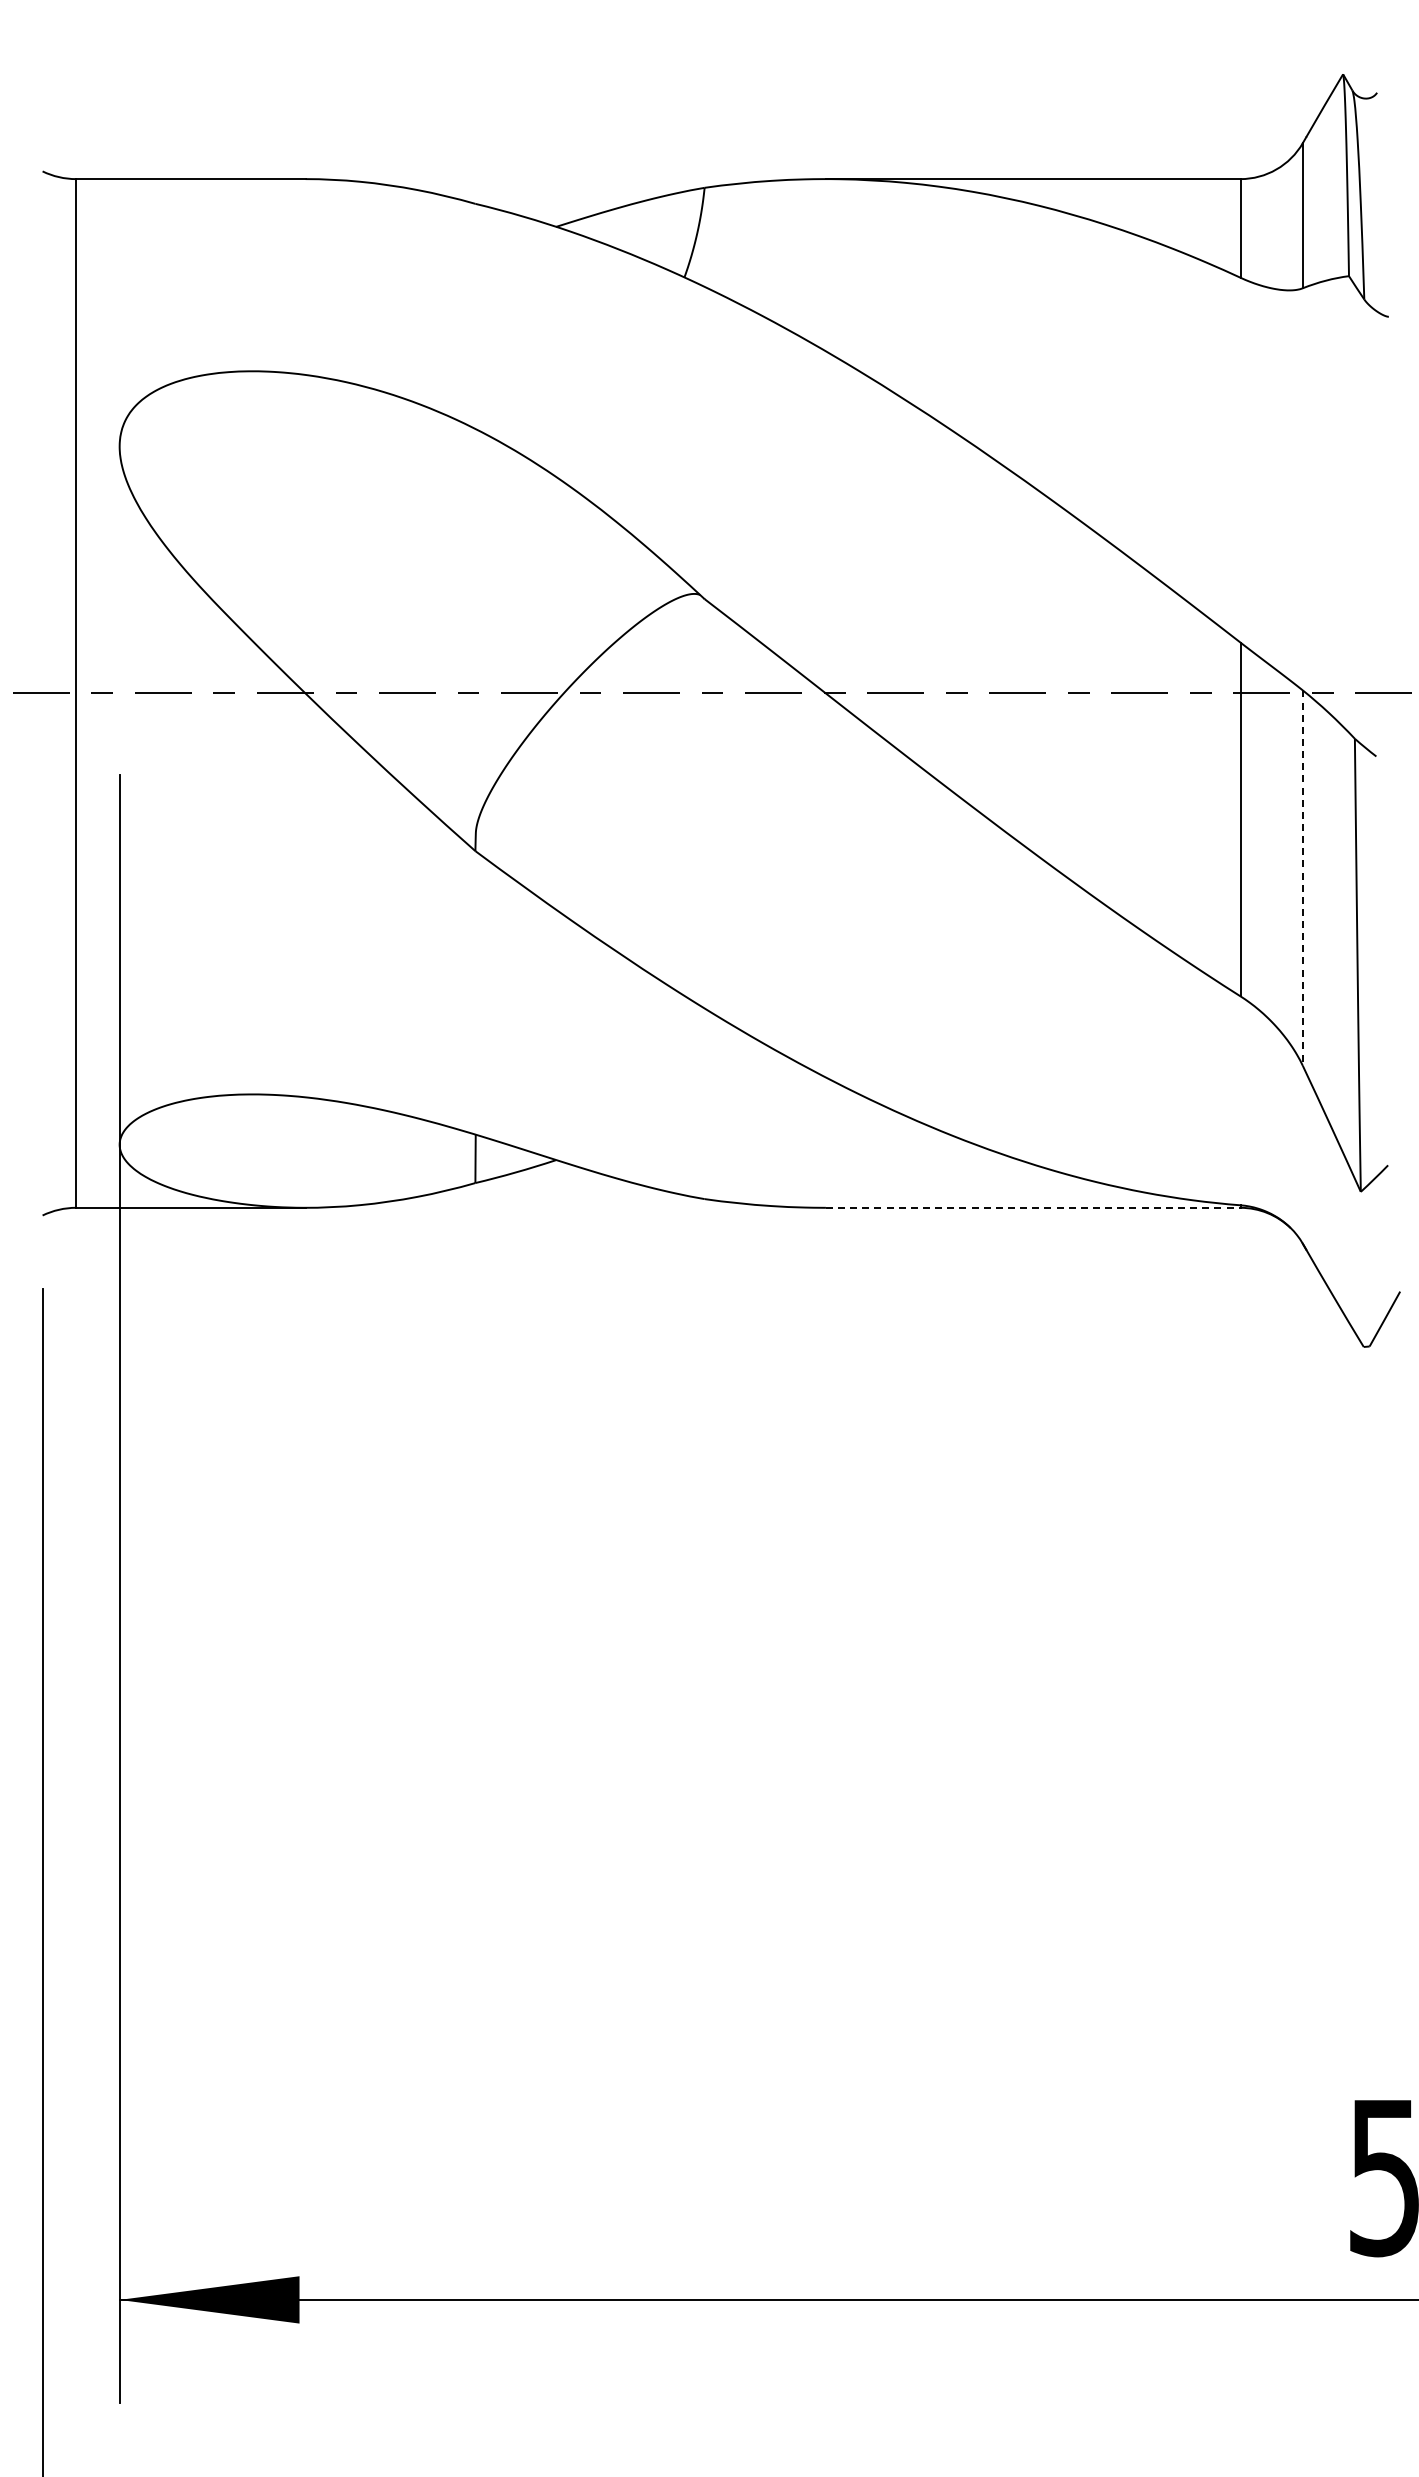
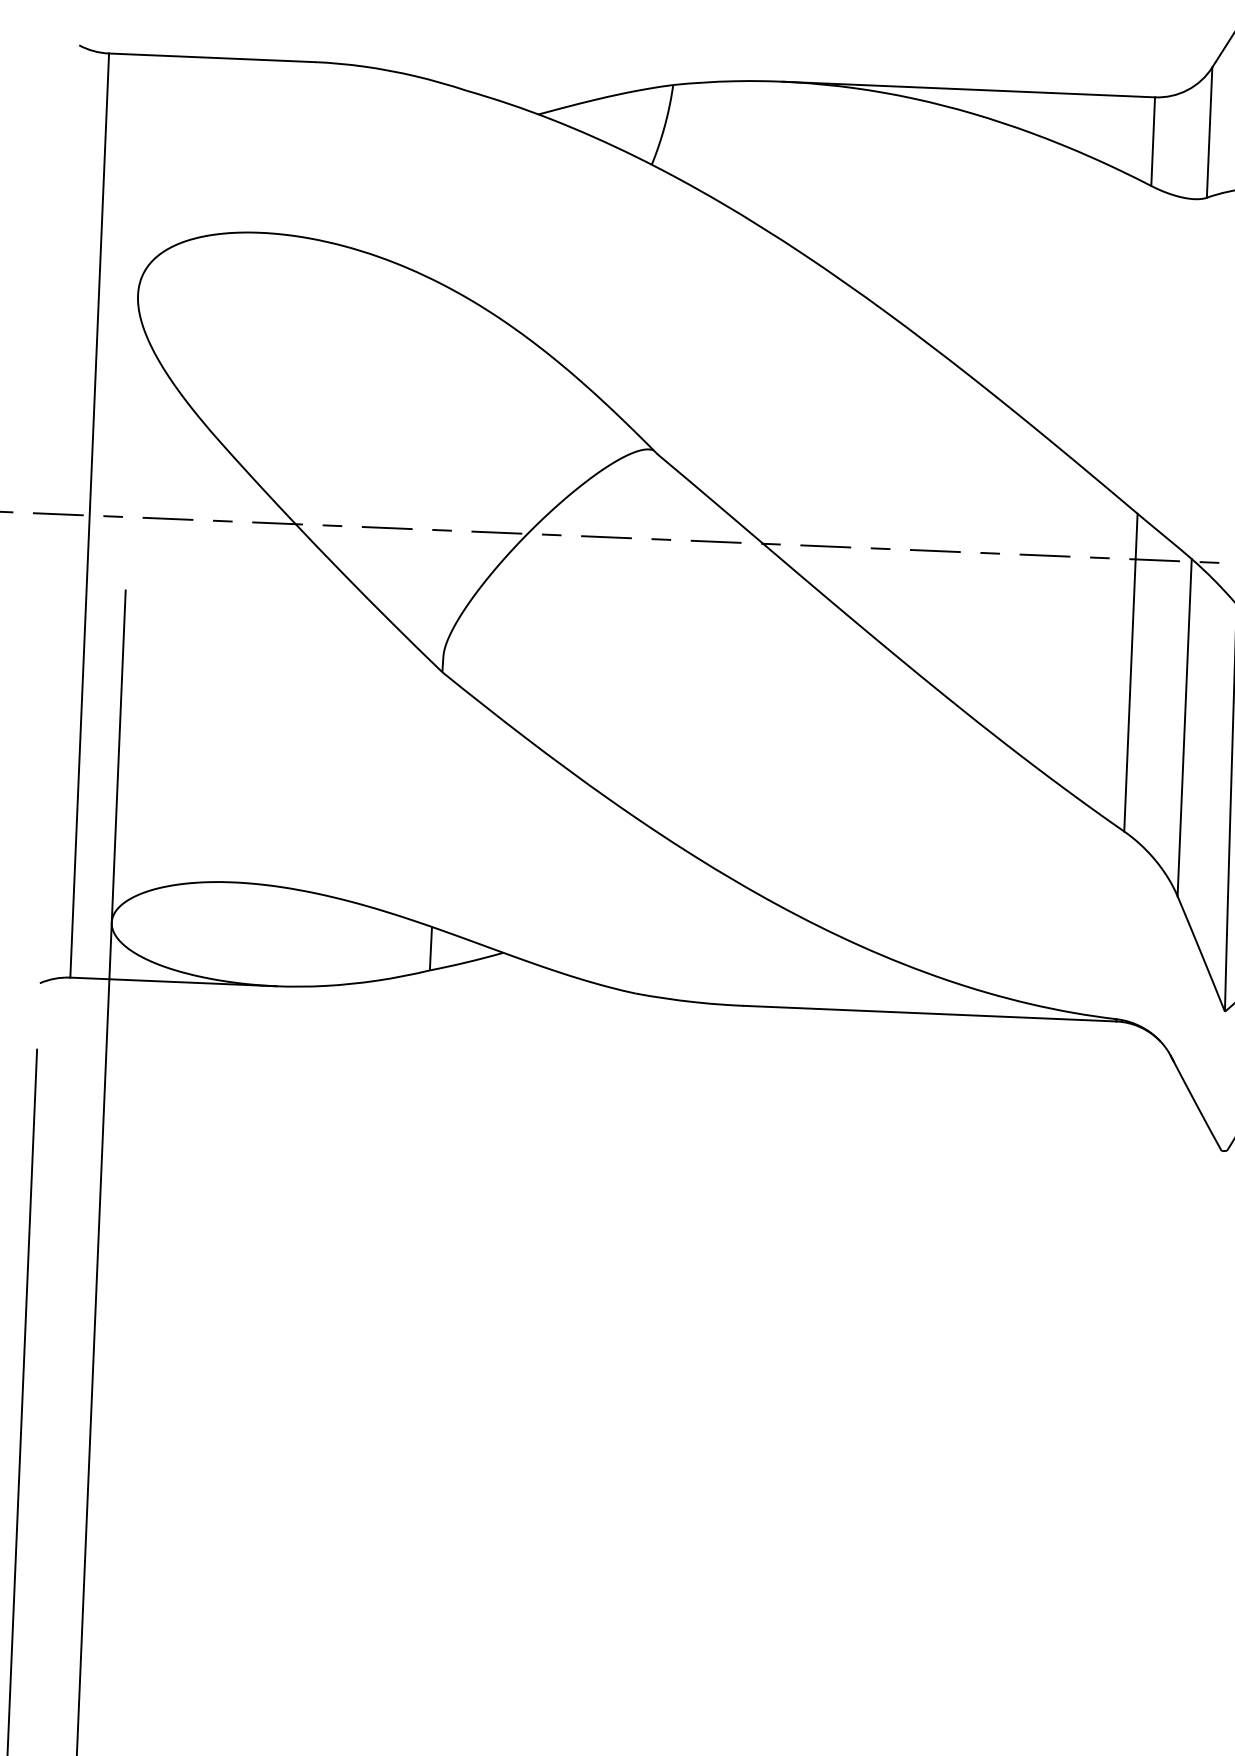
line: (1302, 878) -> (1184, 727), dashed -> solid
line: (1033, 1207) -> (930, 1013), dashed -> solid

